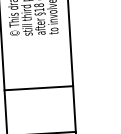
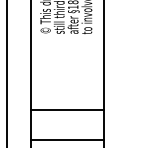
line: (38, 88) -> (67, 109), moved

